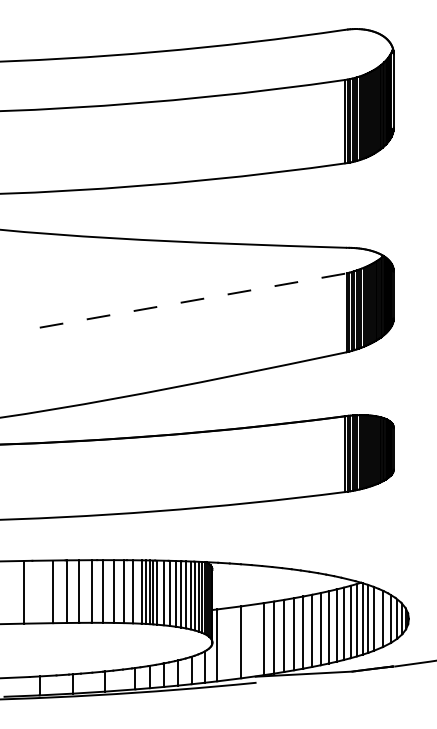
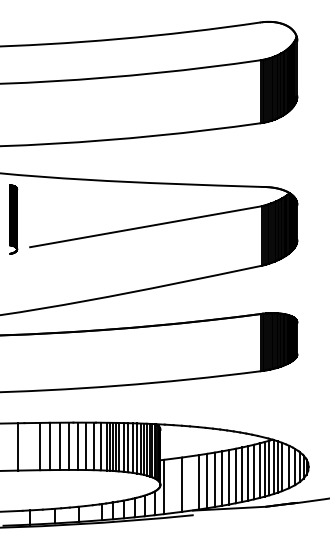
part: (17, 290) -> (13, 219), added
line: (193, 300) -> (146, 226), dashed -> solid

